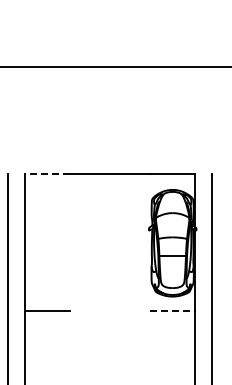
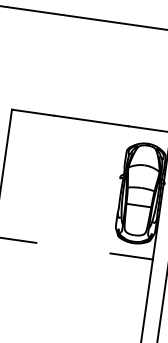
line: (47, 174) -> (32, 112), dashed -> solid
line: (172, 310) -> (131, 256), dashed -> solid

